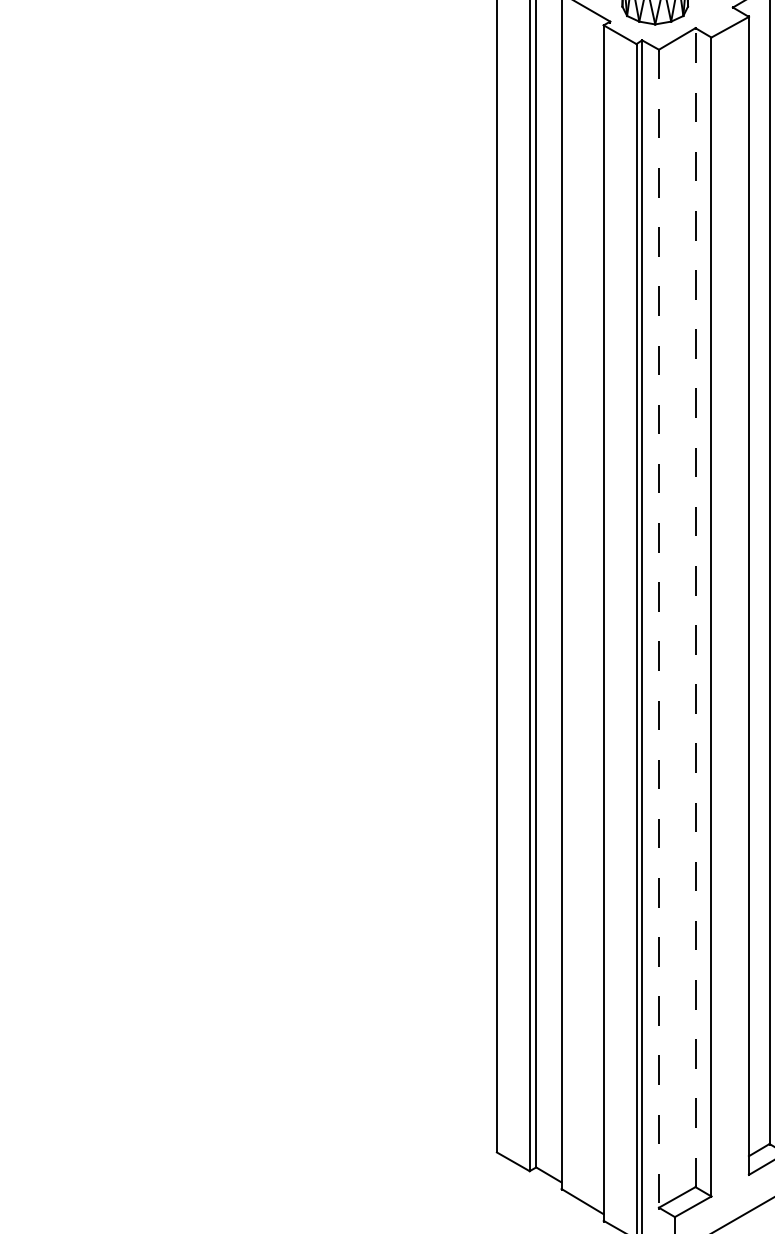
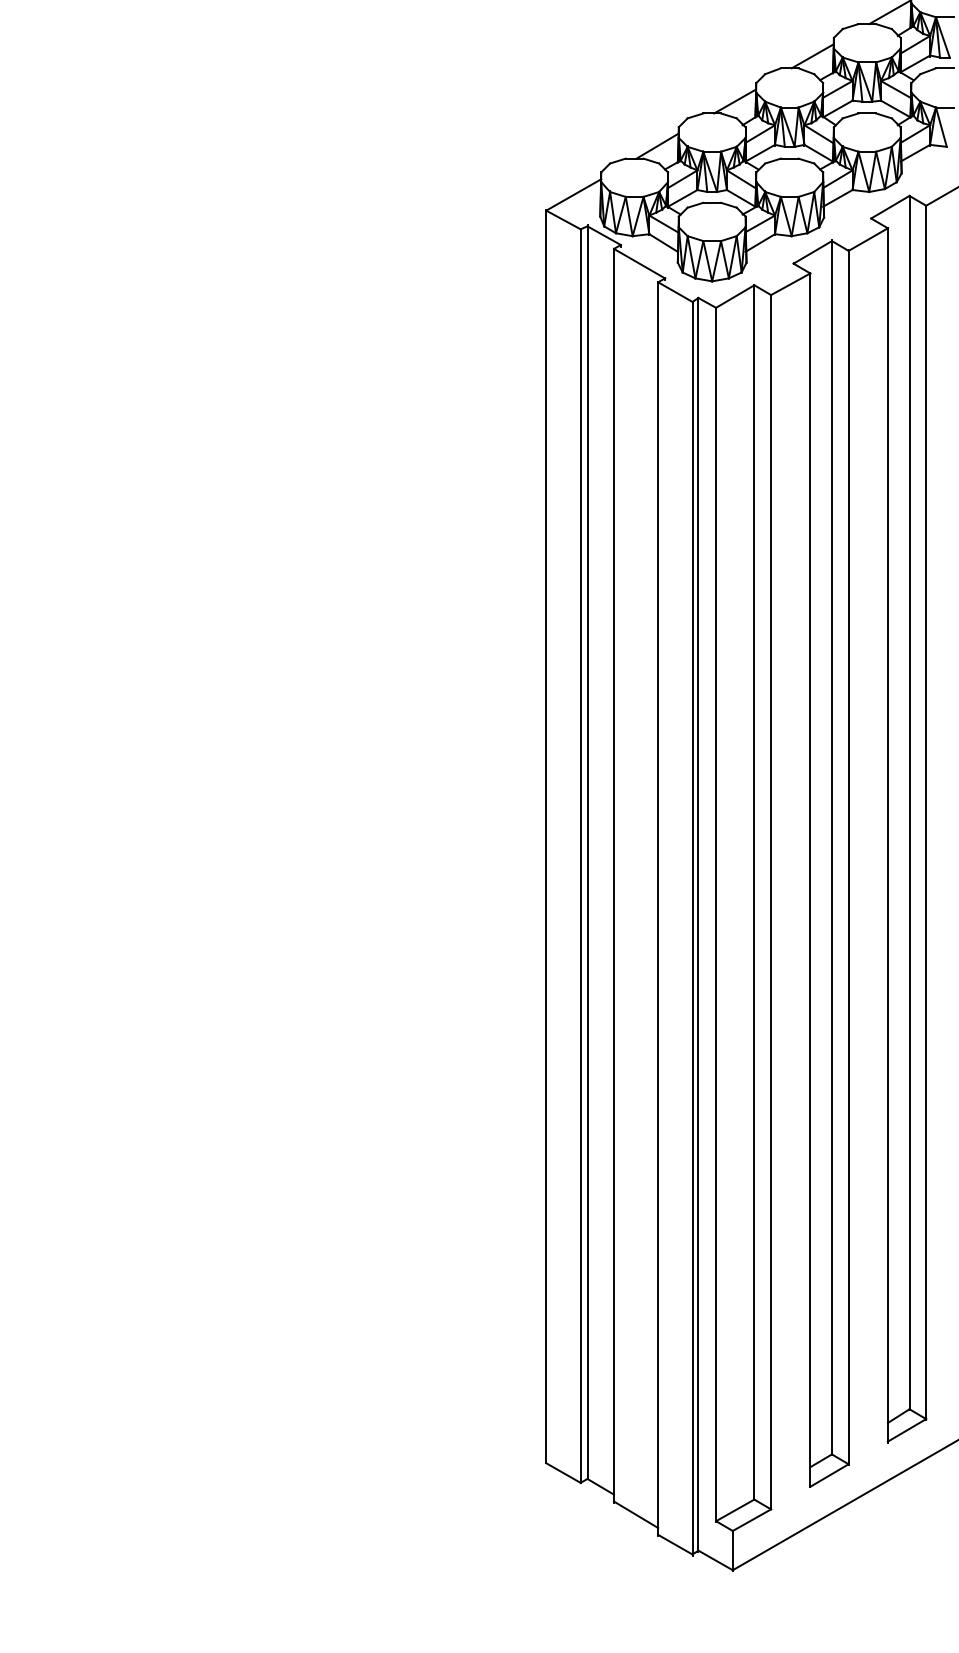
line: (695, 606) -> (754, 891), dashed -> solid
line: (659, 628) -> (716, 914), dashed -> solid

